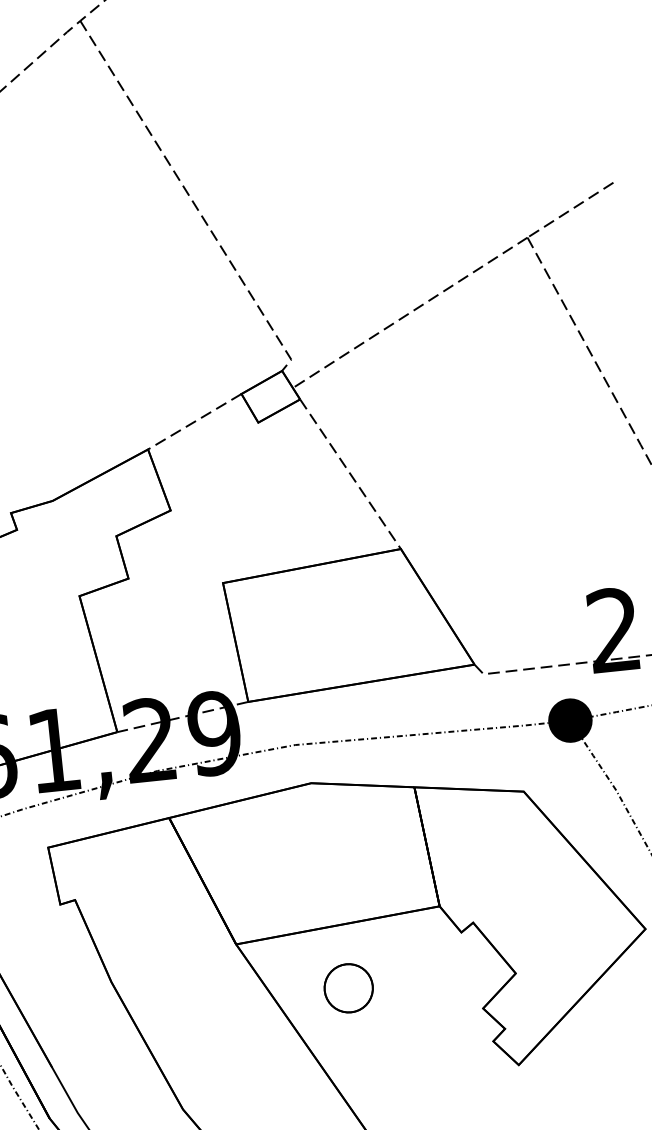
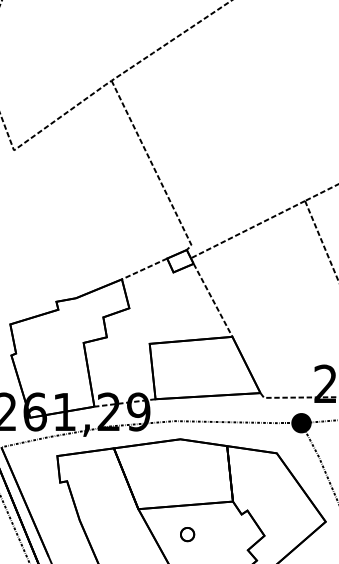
part: (348, 988) -> (187, 534), size x0.6

